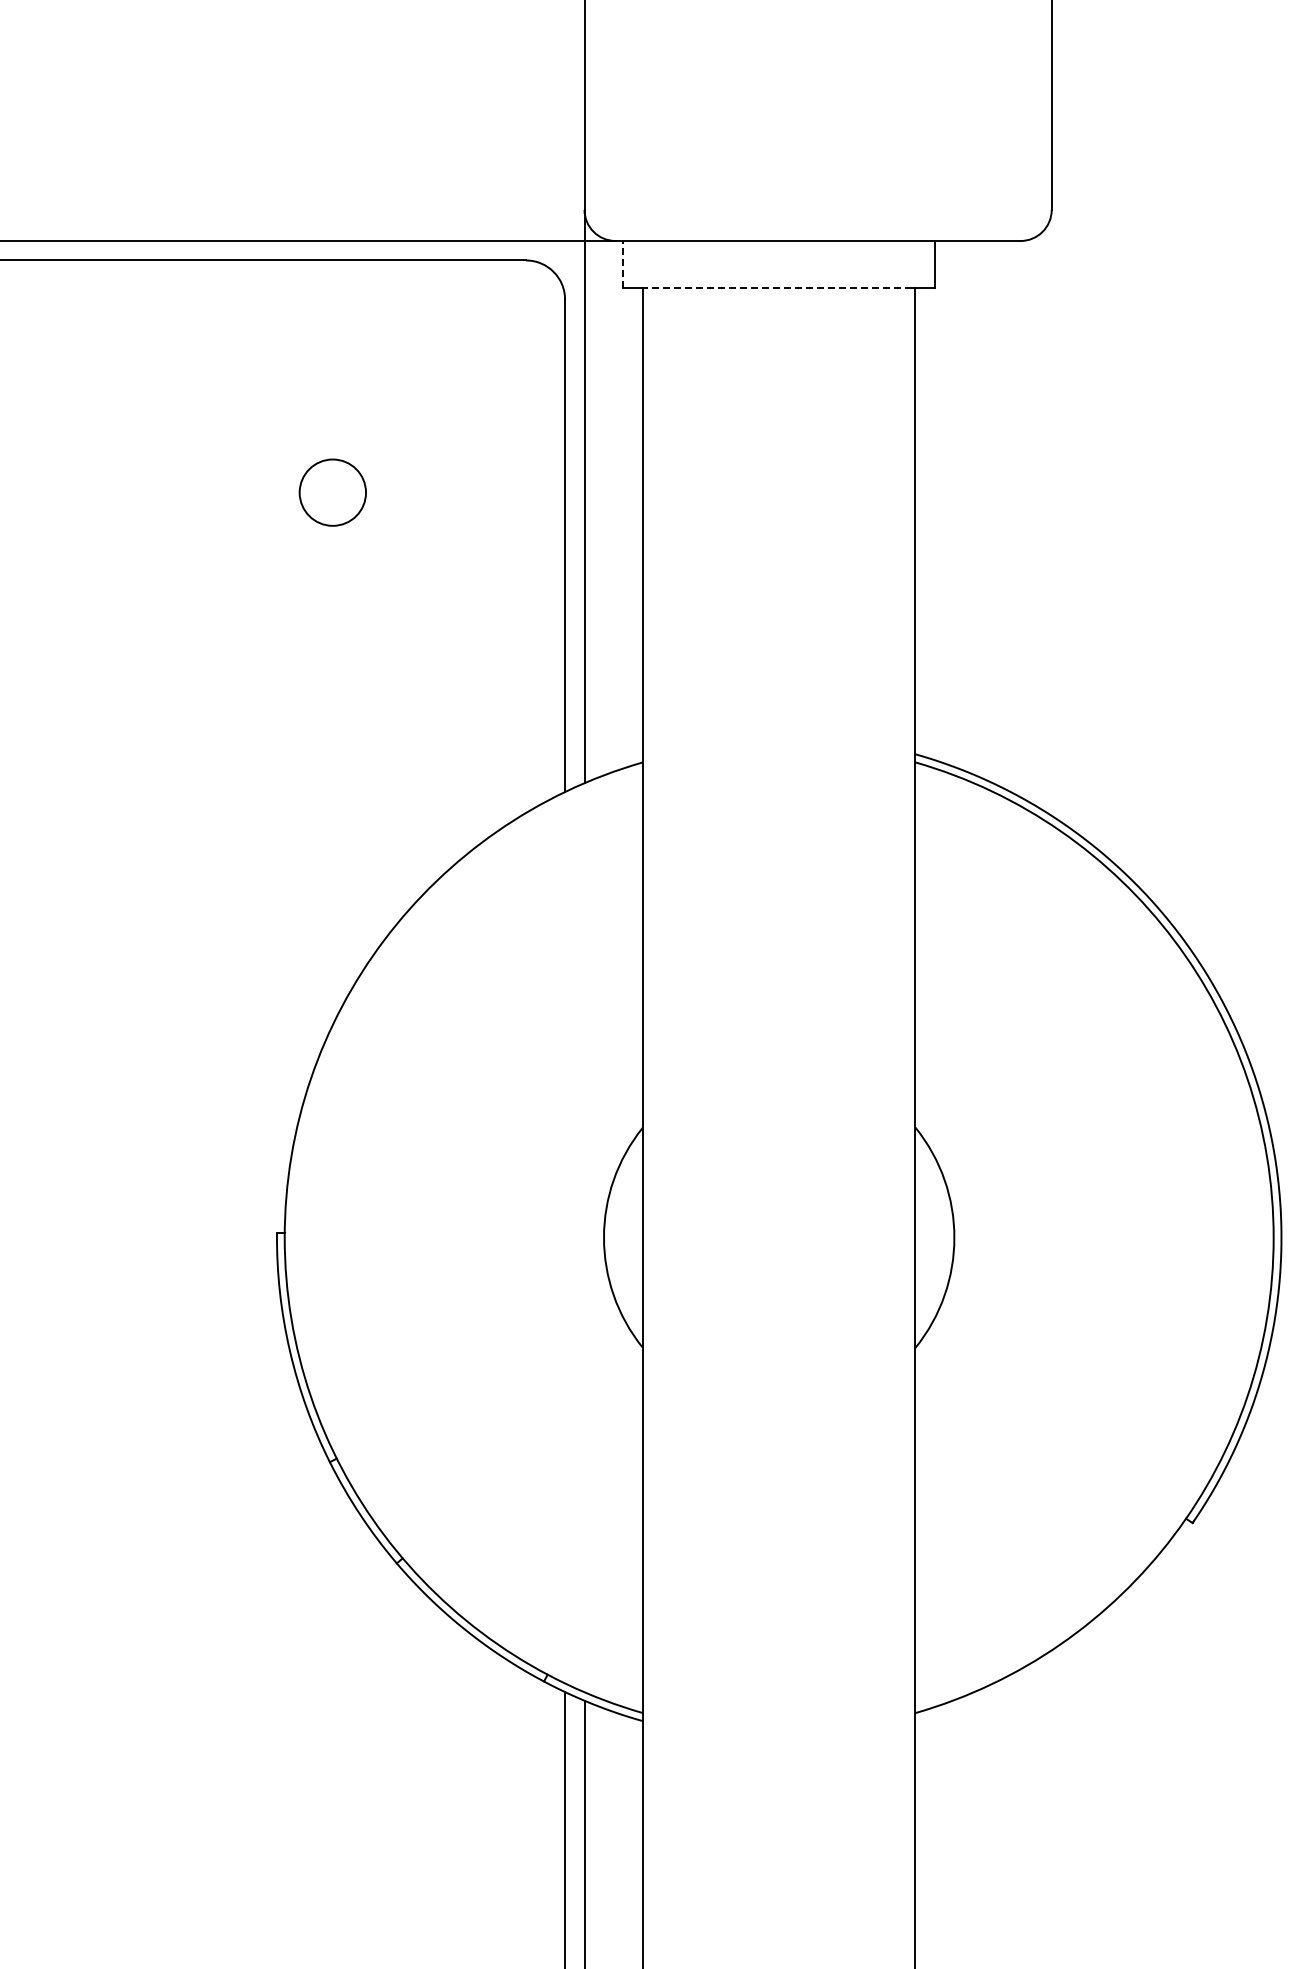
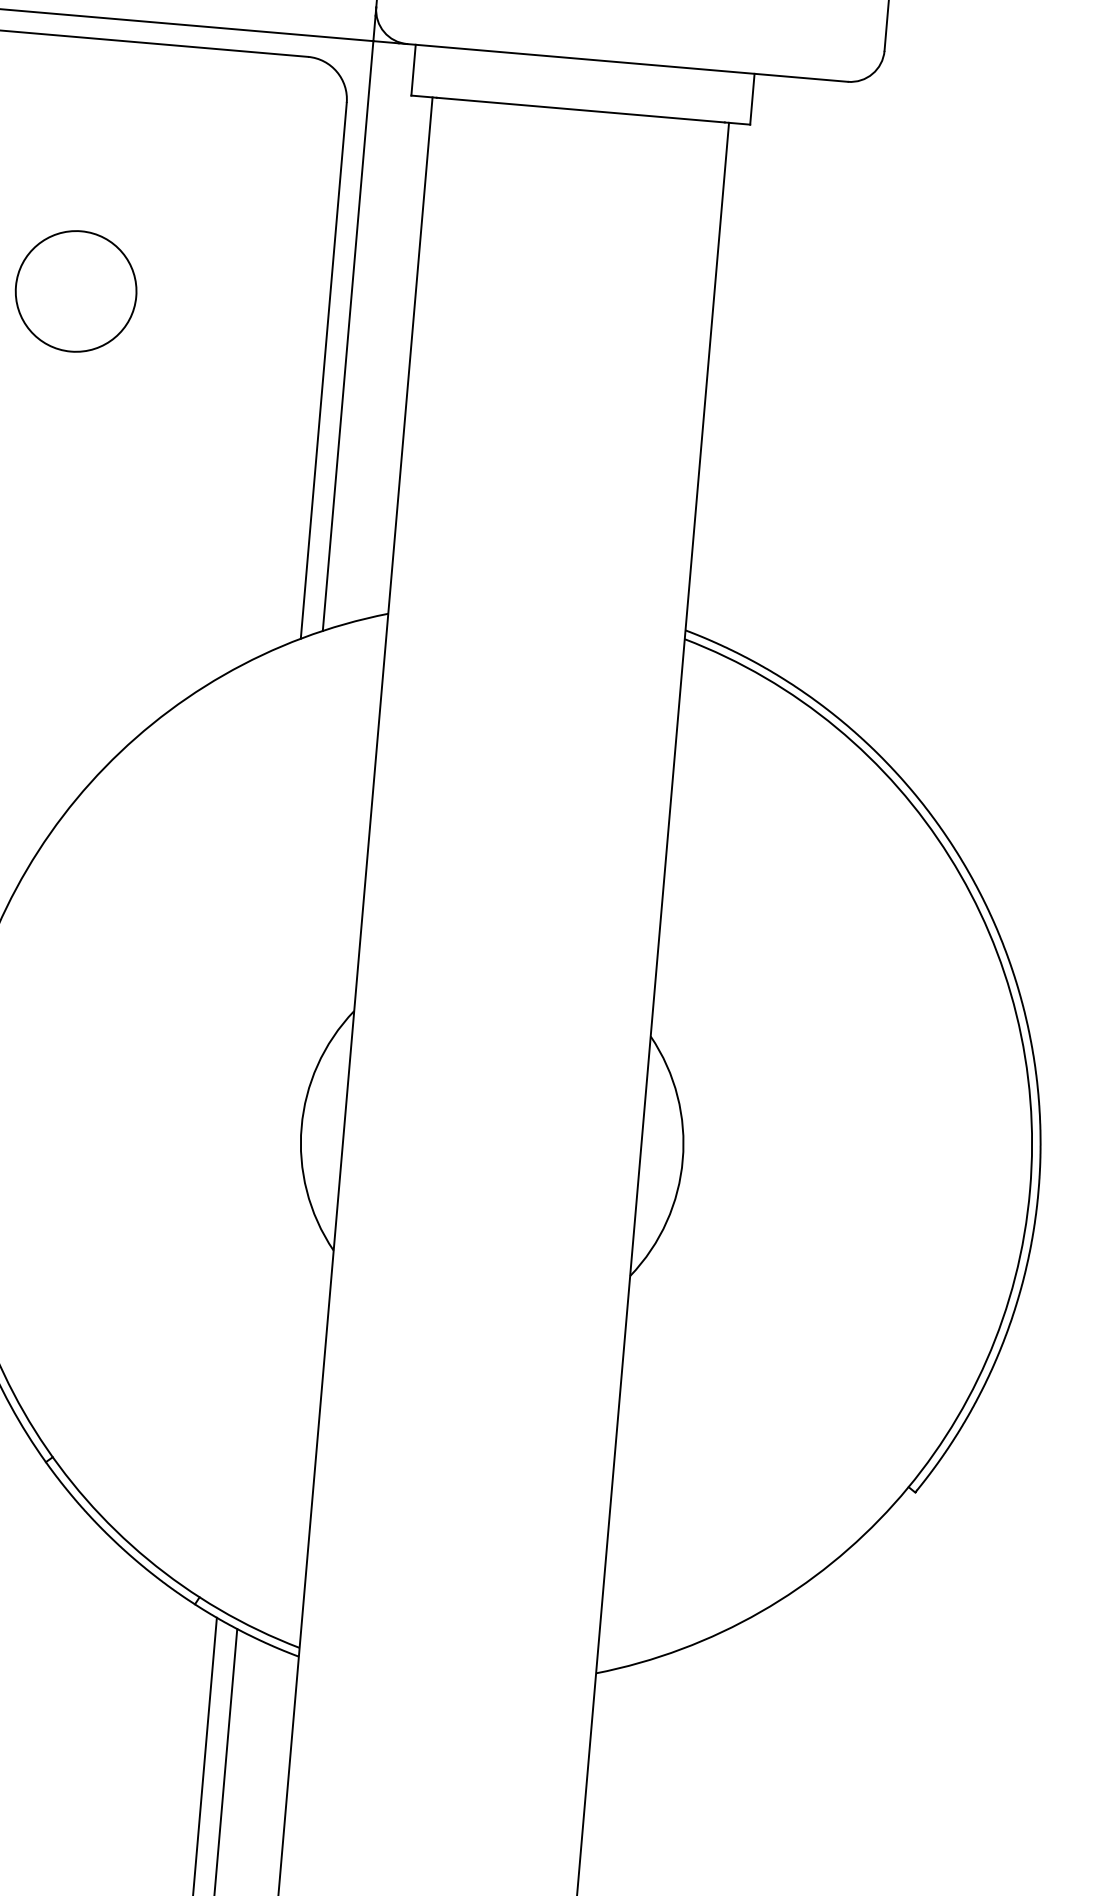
line: (623, 263) -> (413, 69), dashed -> solid
line: (778, 287) -> (580, 109), dashed -> solid
circle: (332, 492) -> (75, 291), size x1.67

